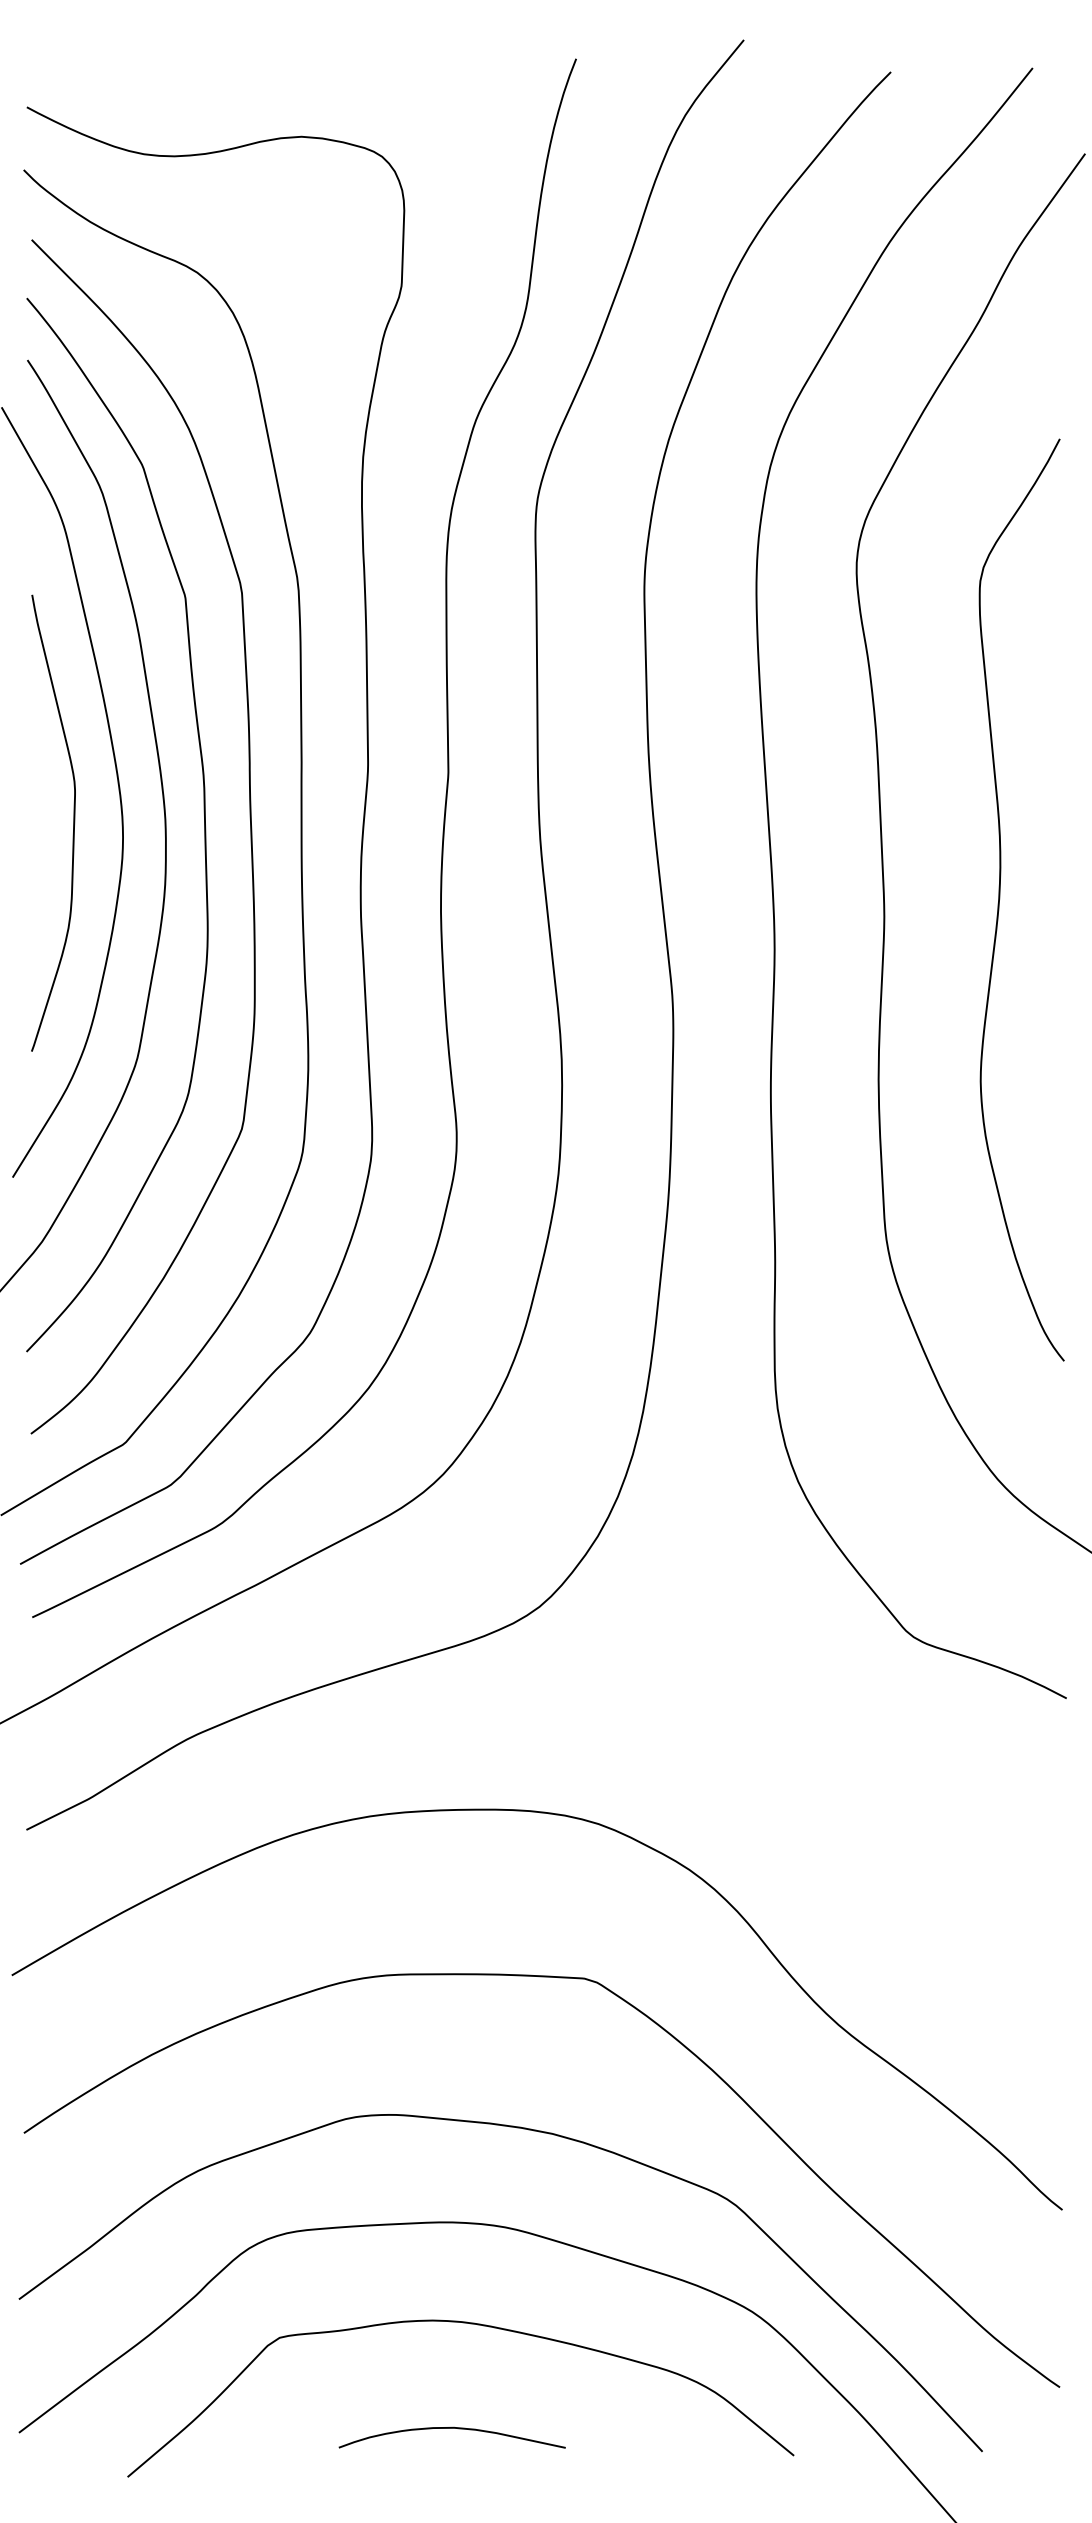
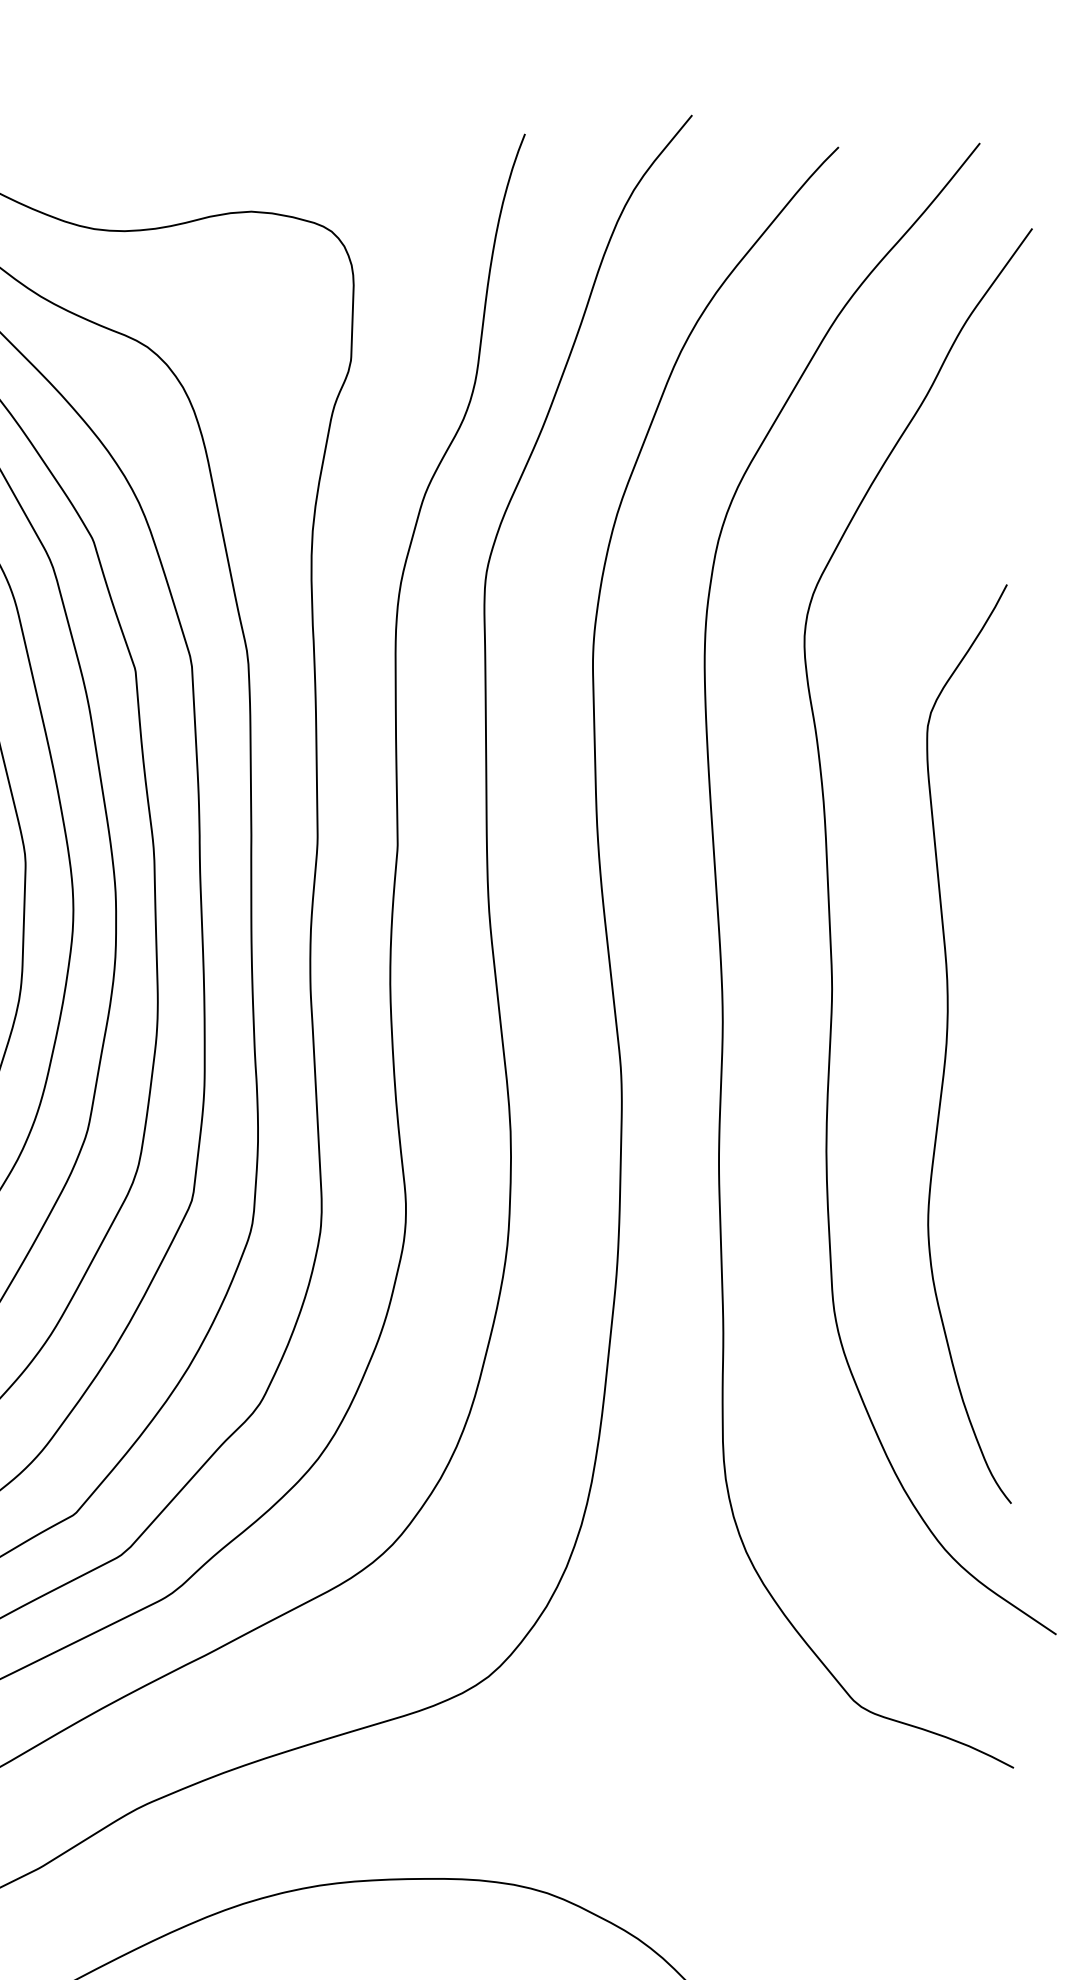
curve: (1000, 898) -> (947, 1042), moved

